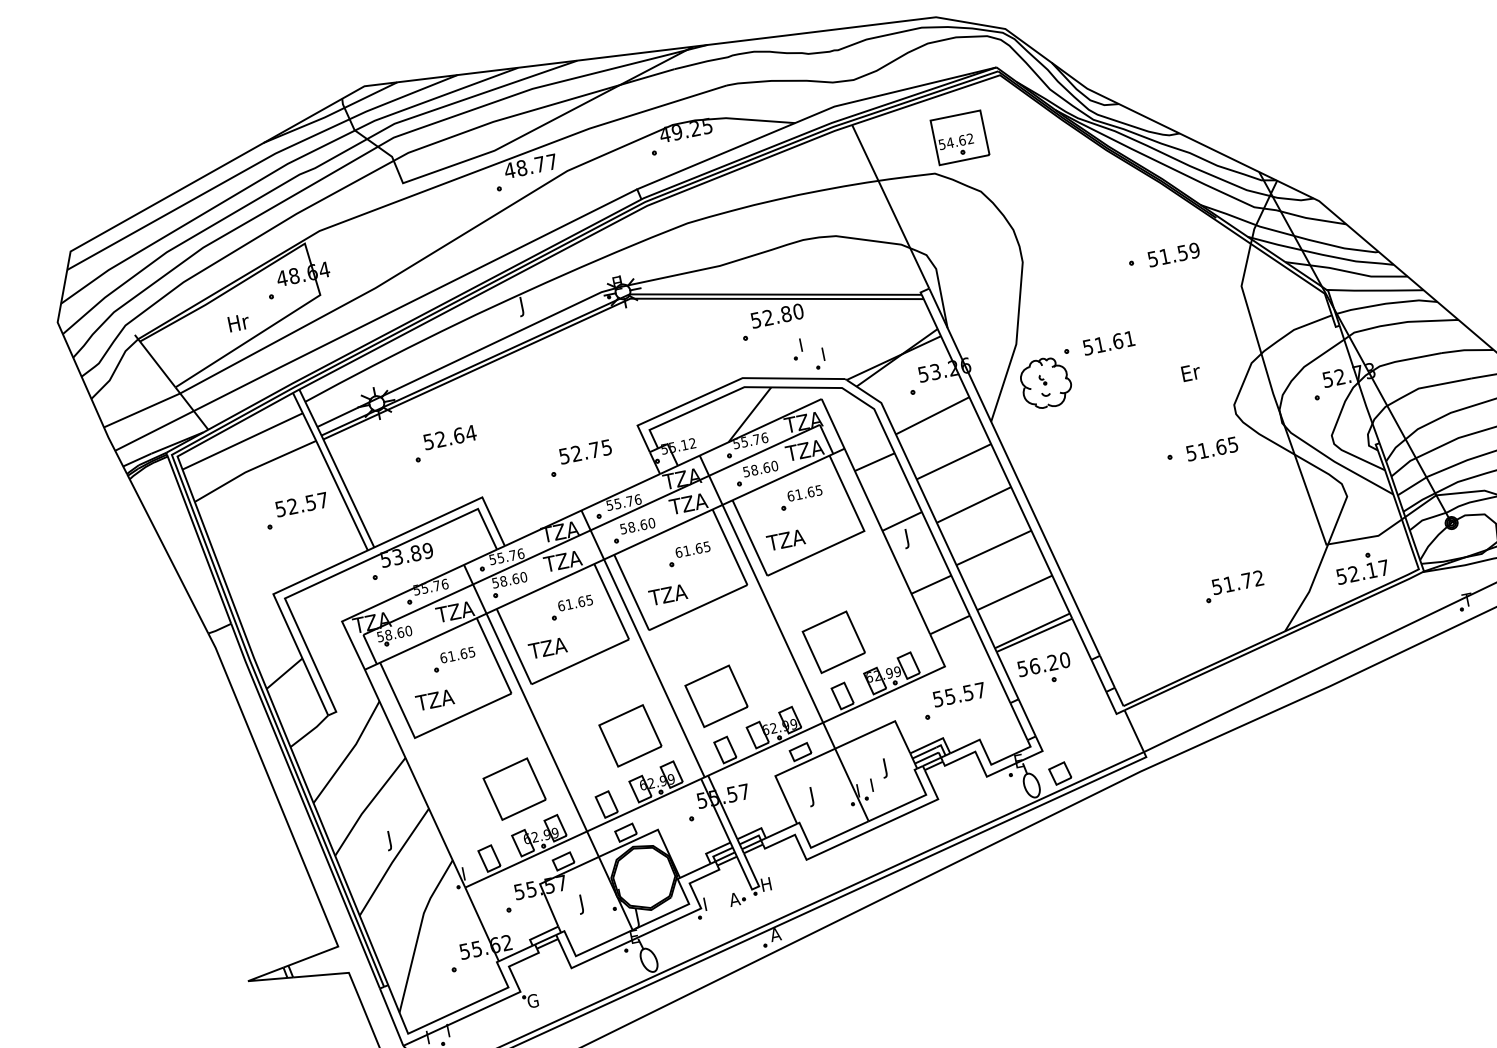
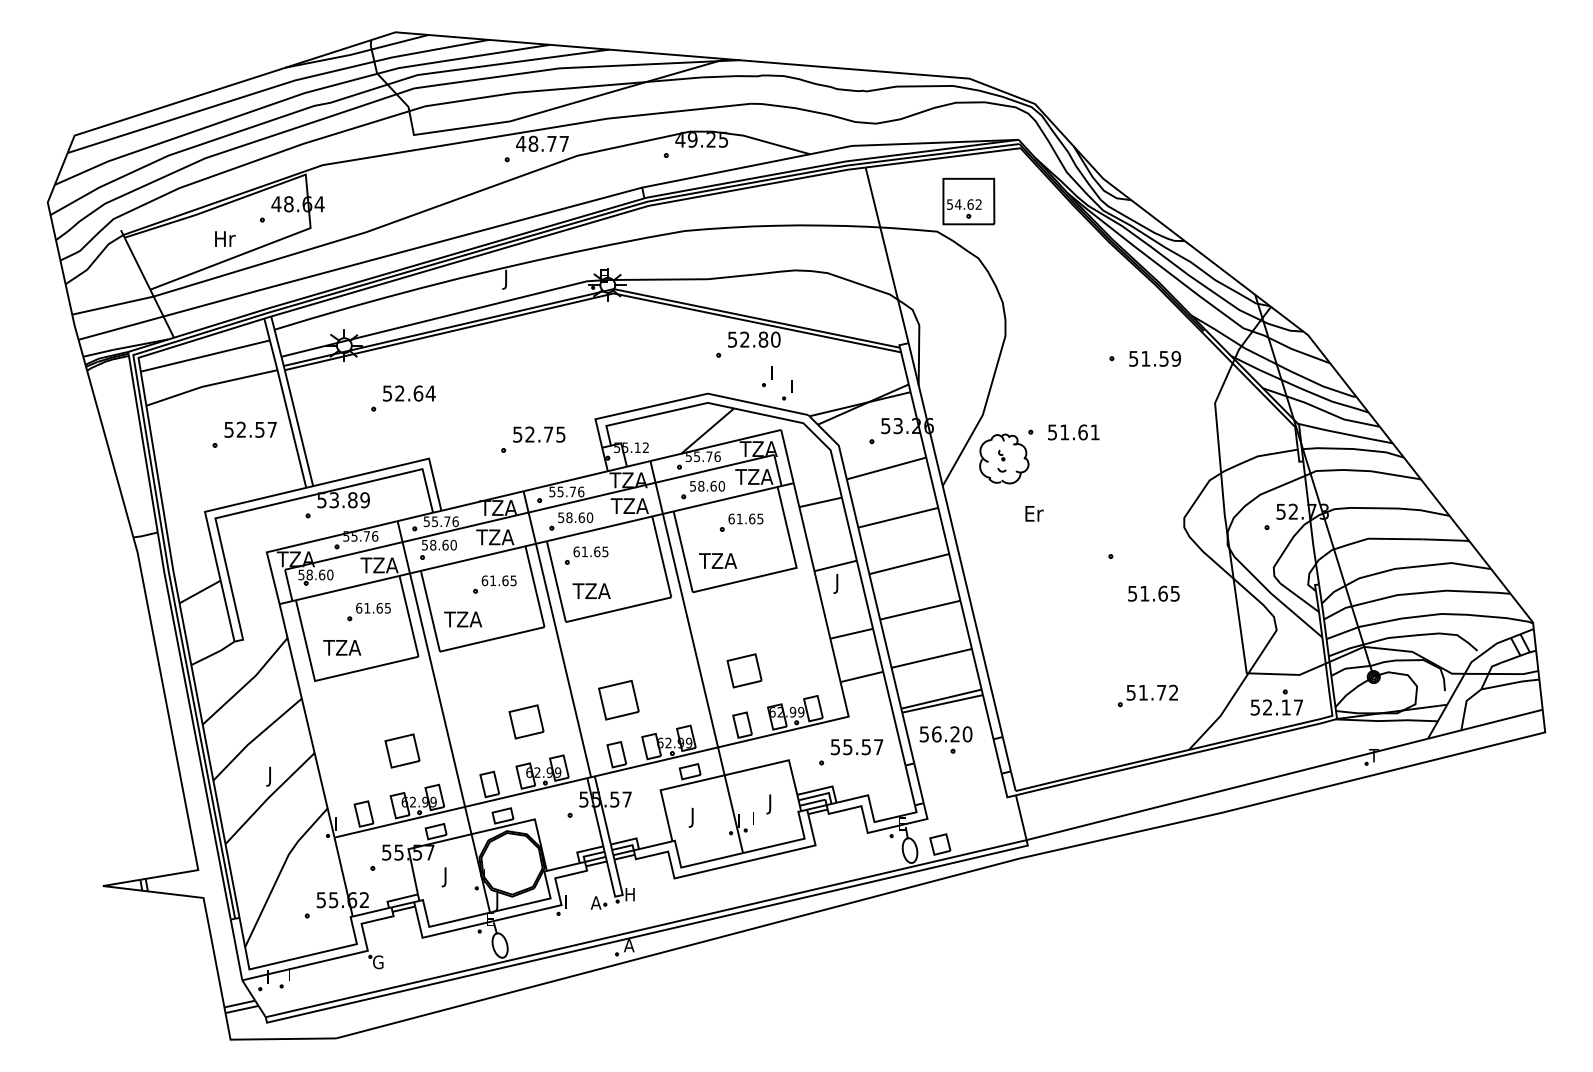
text: (1191, 372) -> (1034, 513), moved
text: (1211, 448) -> (1153, 593), moved
part: (689, 554) -> (586, 555), moved
part: (833, 642) -> (744, 670), size x0.6
part: (716, 695) -> (618, 699), size x0.7
part: (630, 735) -> (526, 721), size x0.6
part: (514, 788) -> (402, 750), size x0.6

